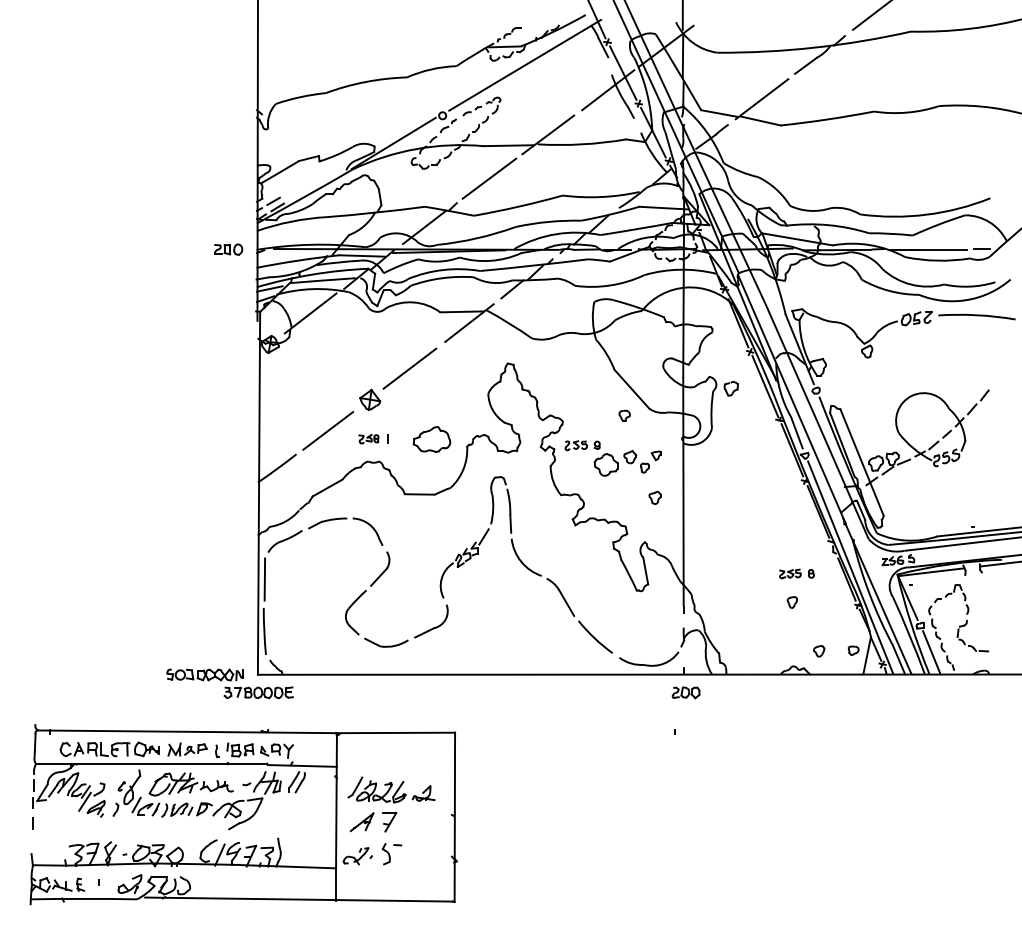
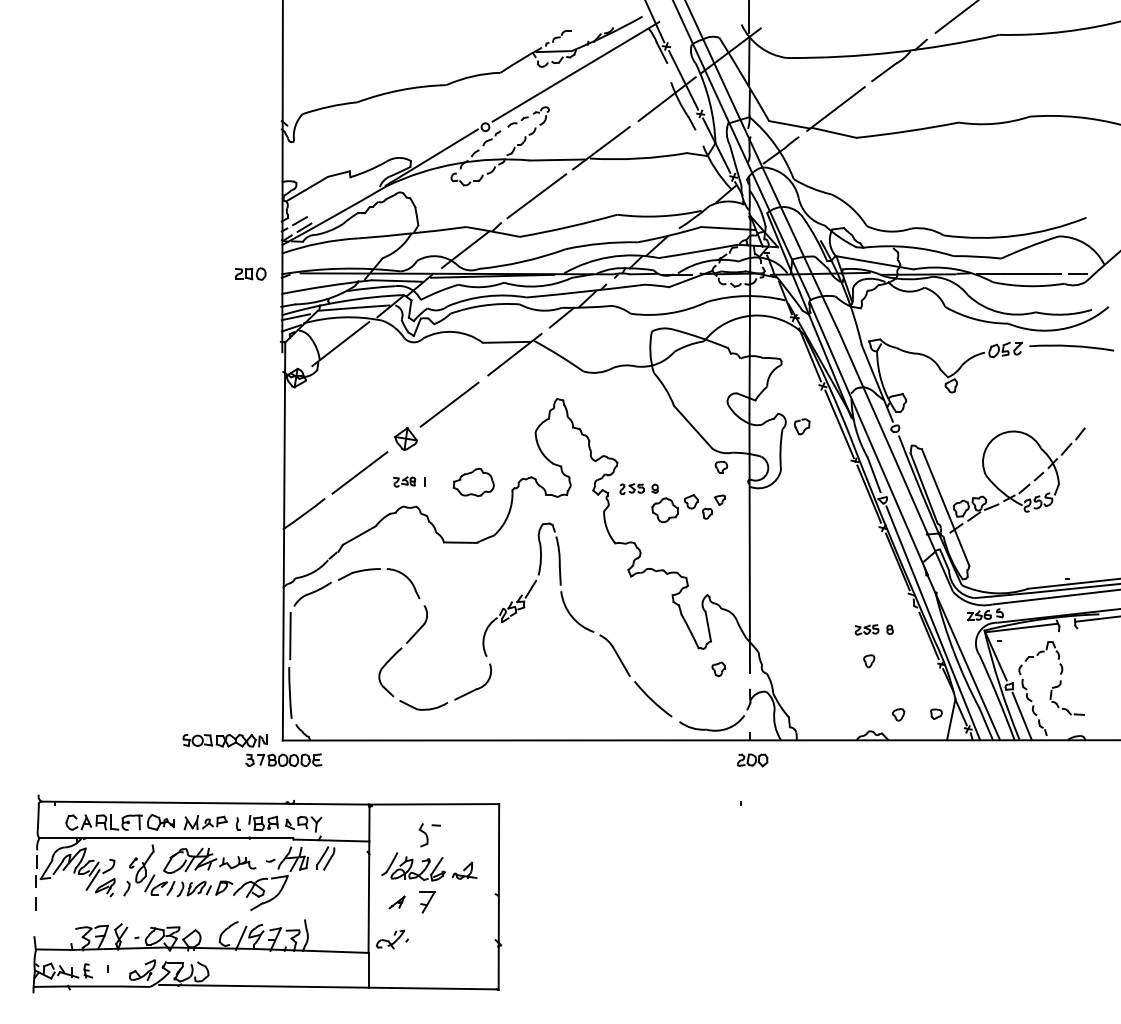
part: (624, 415) -> (721, 467), moved
part: (654, 497) -> (717, 668), moved
part: (361, 822) -> (396, 902), size x0.6
part: (391, 854) -> (429, 835), moved

